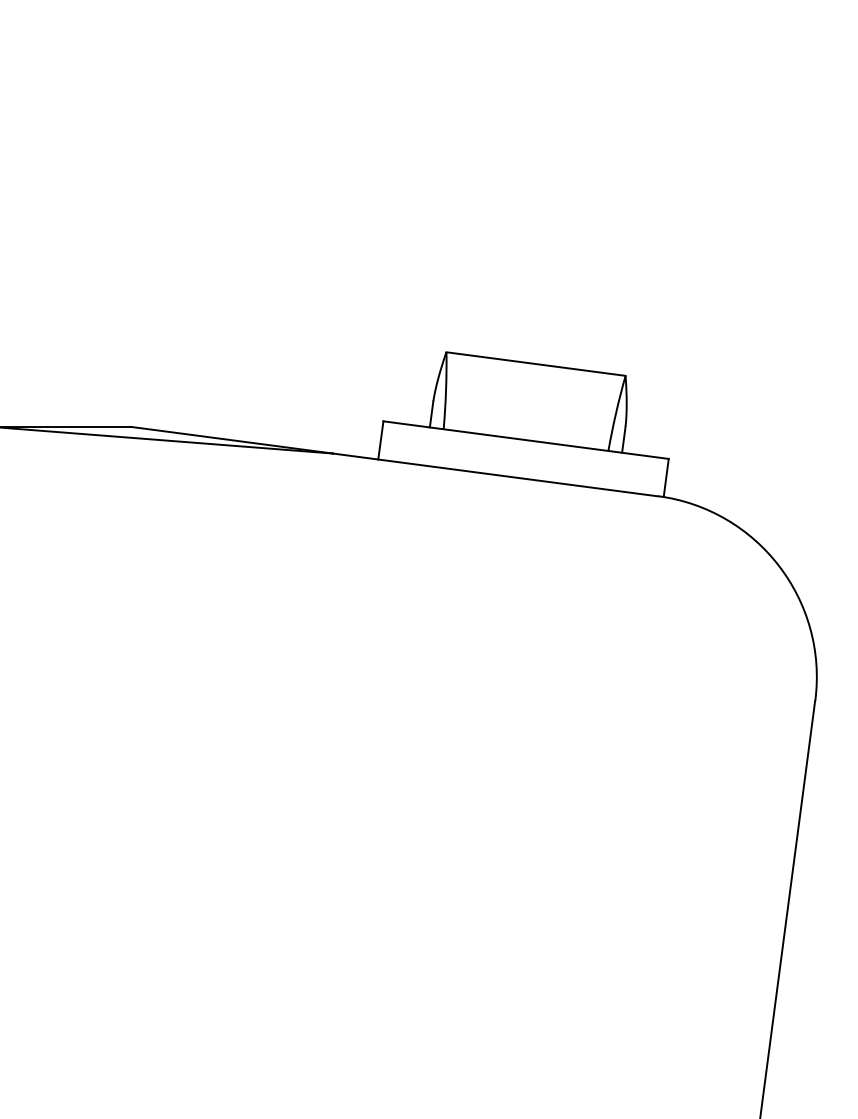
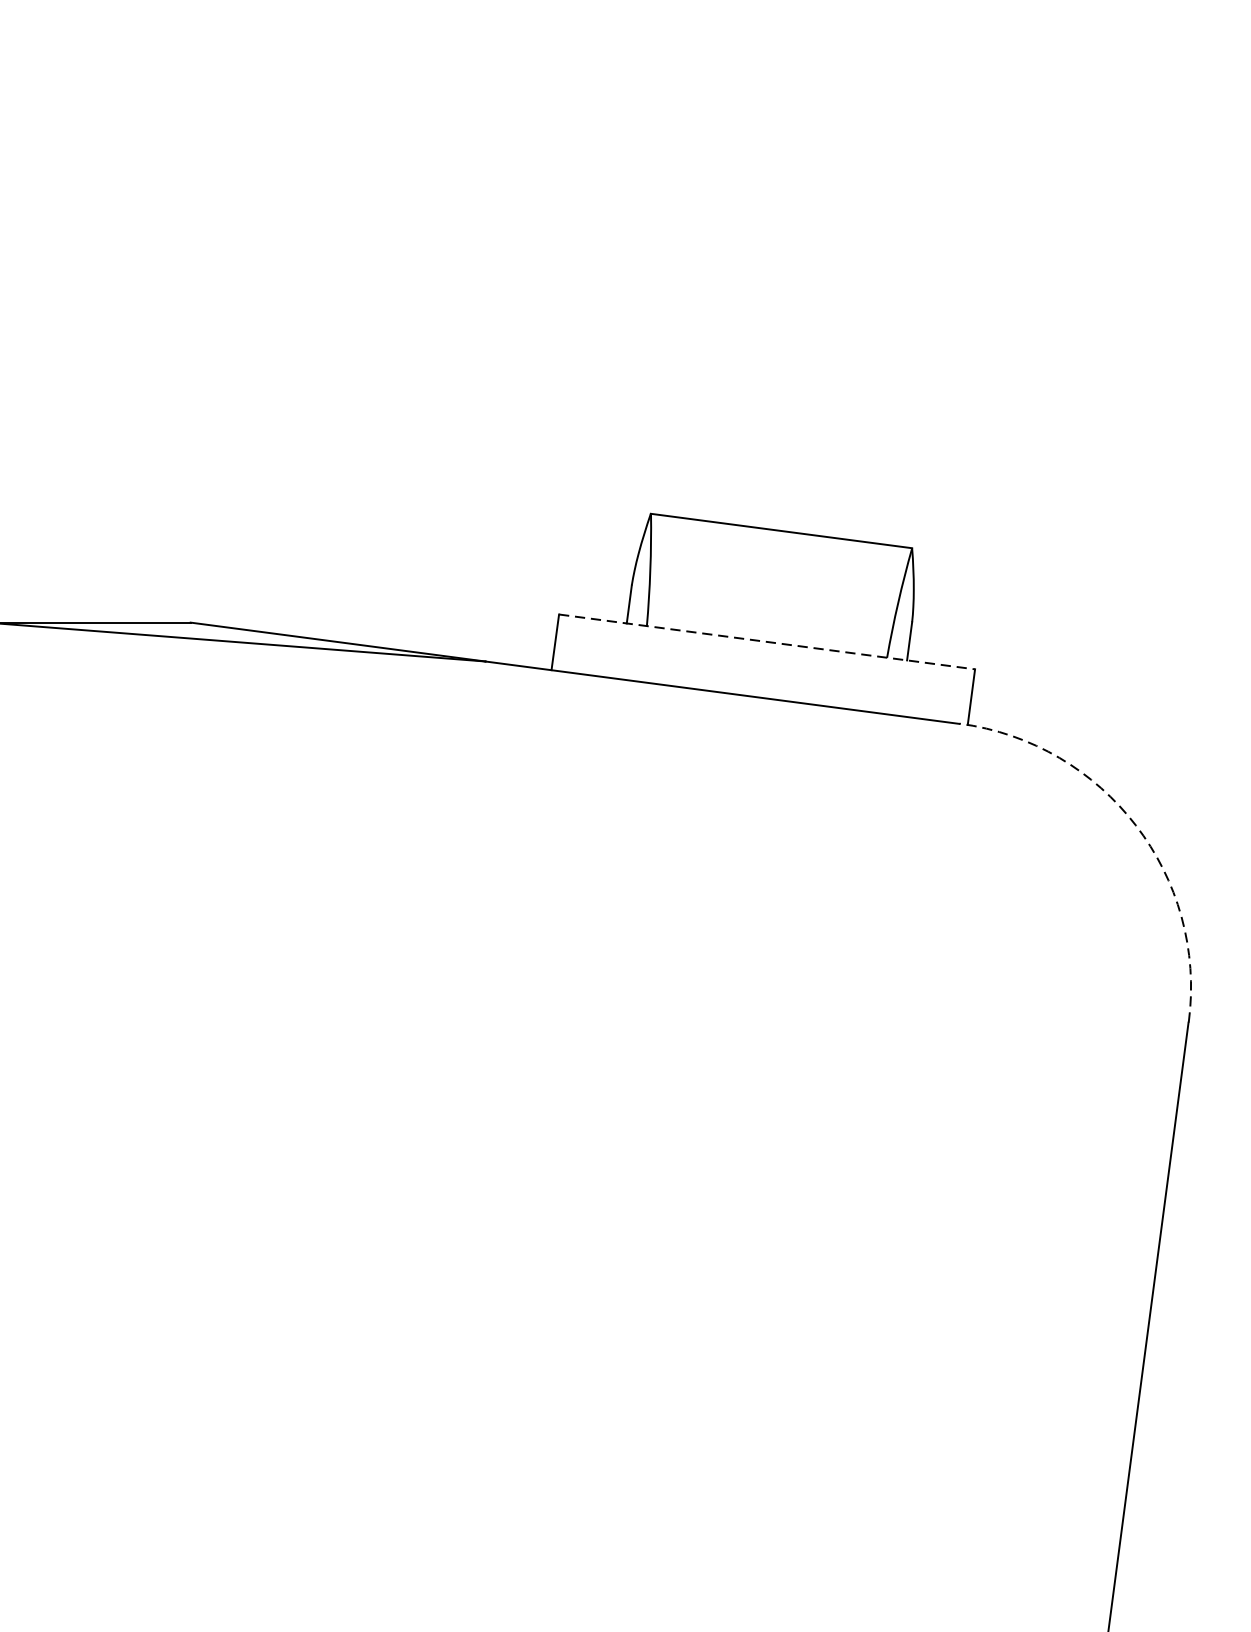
line: (526, 440) -> (767, 642), solid -> dashed
arc: (779, 566) -> (1136, 826), solid -> dashed

